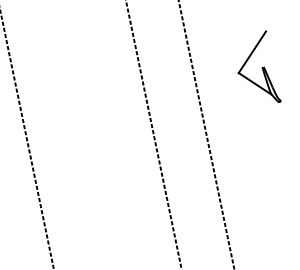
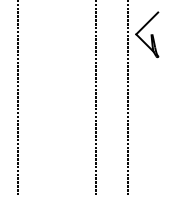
part: (256, 69) -> (147, 34), moved

